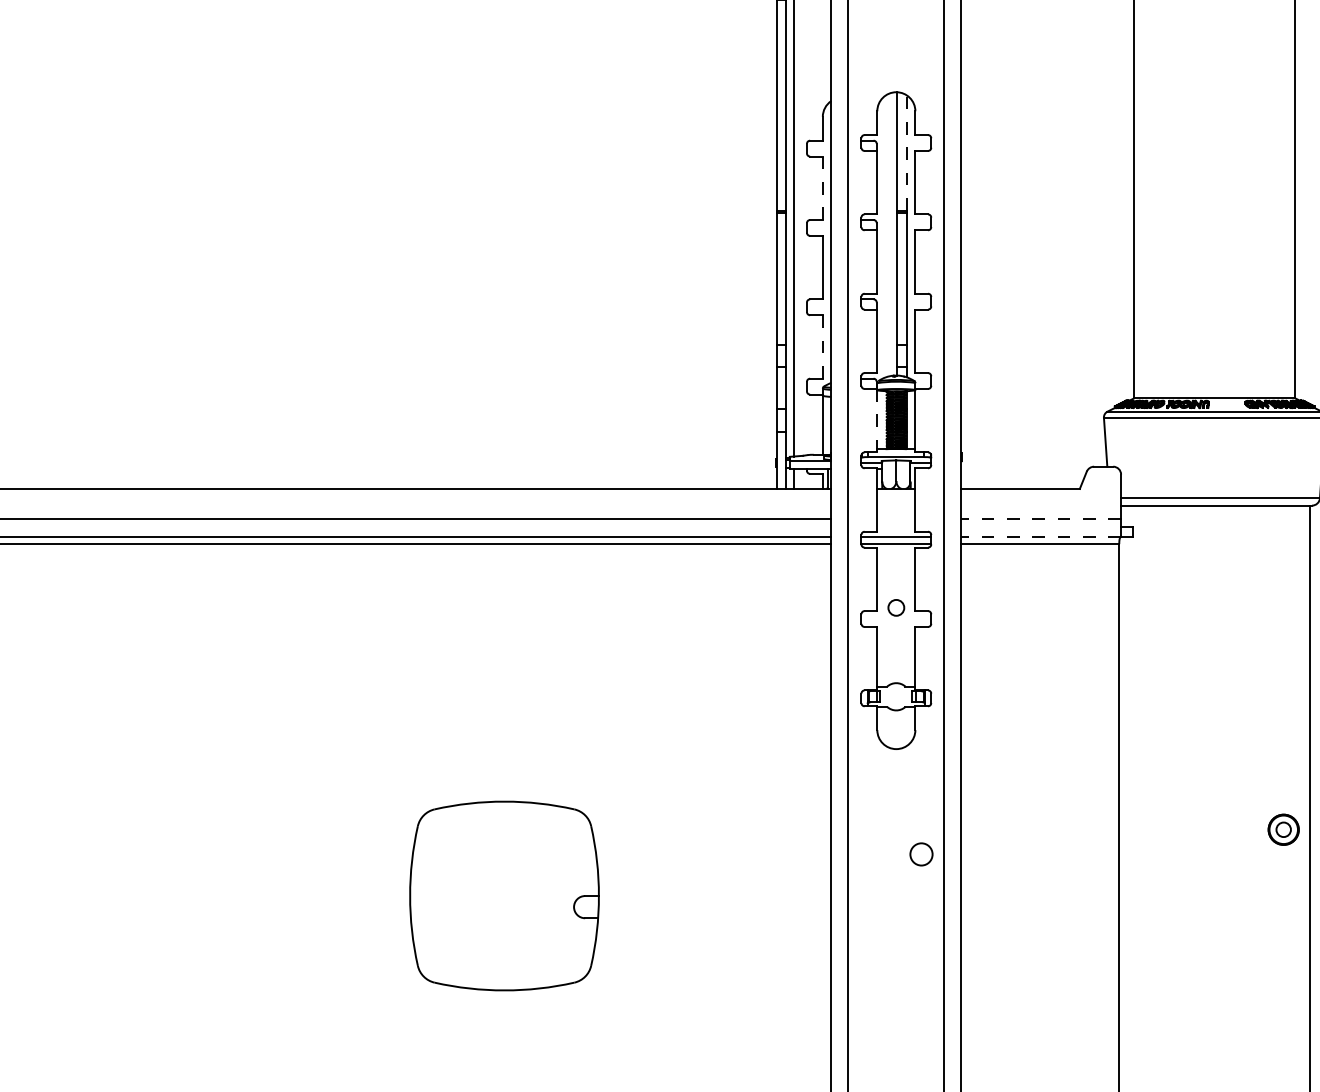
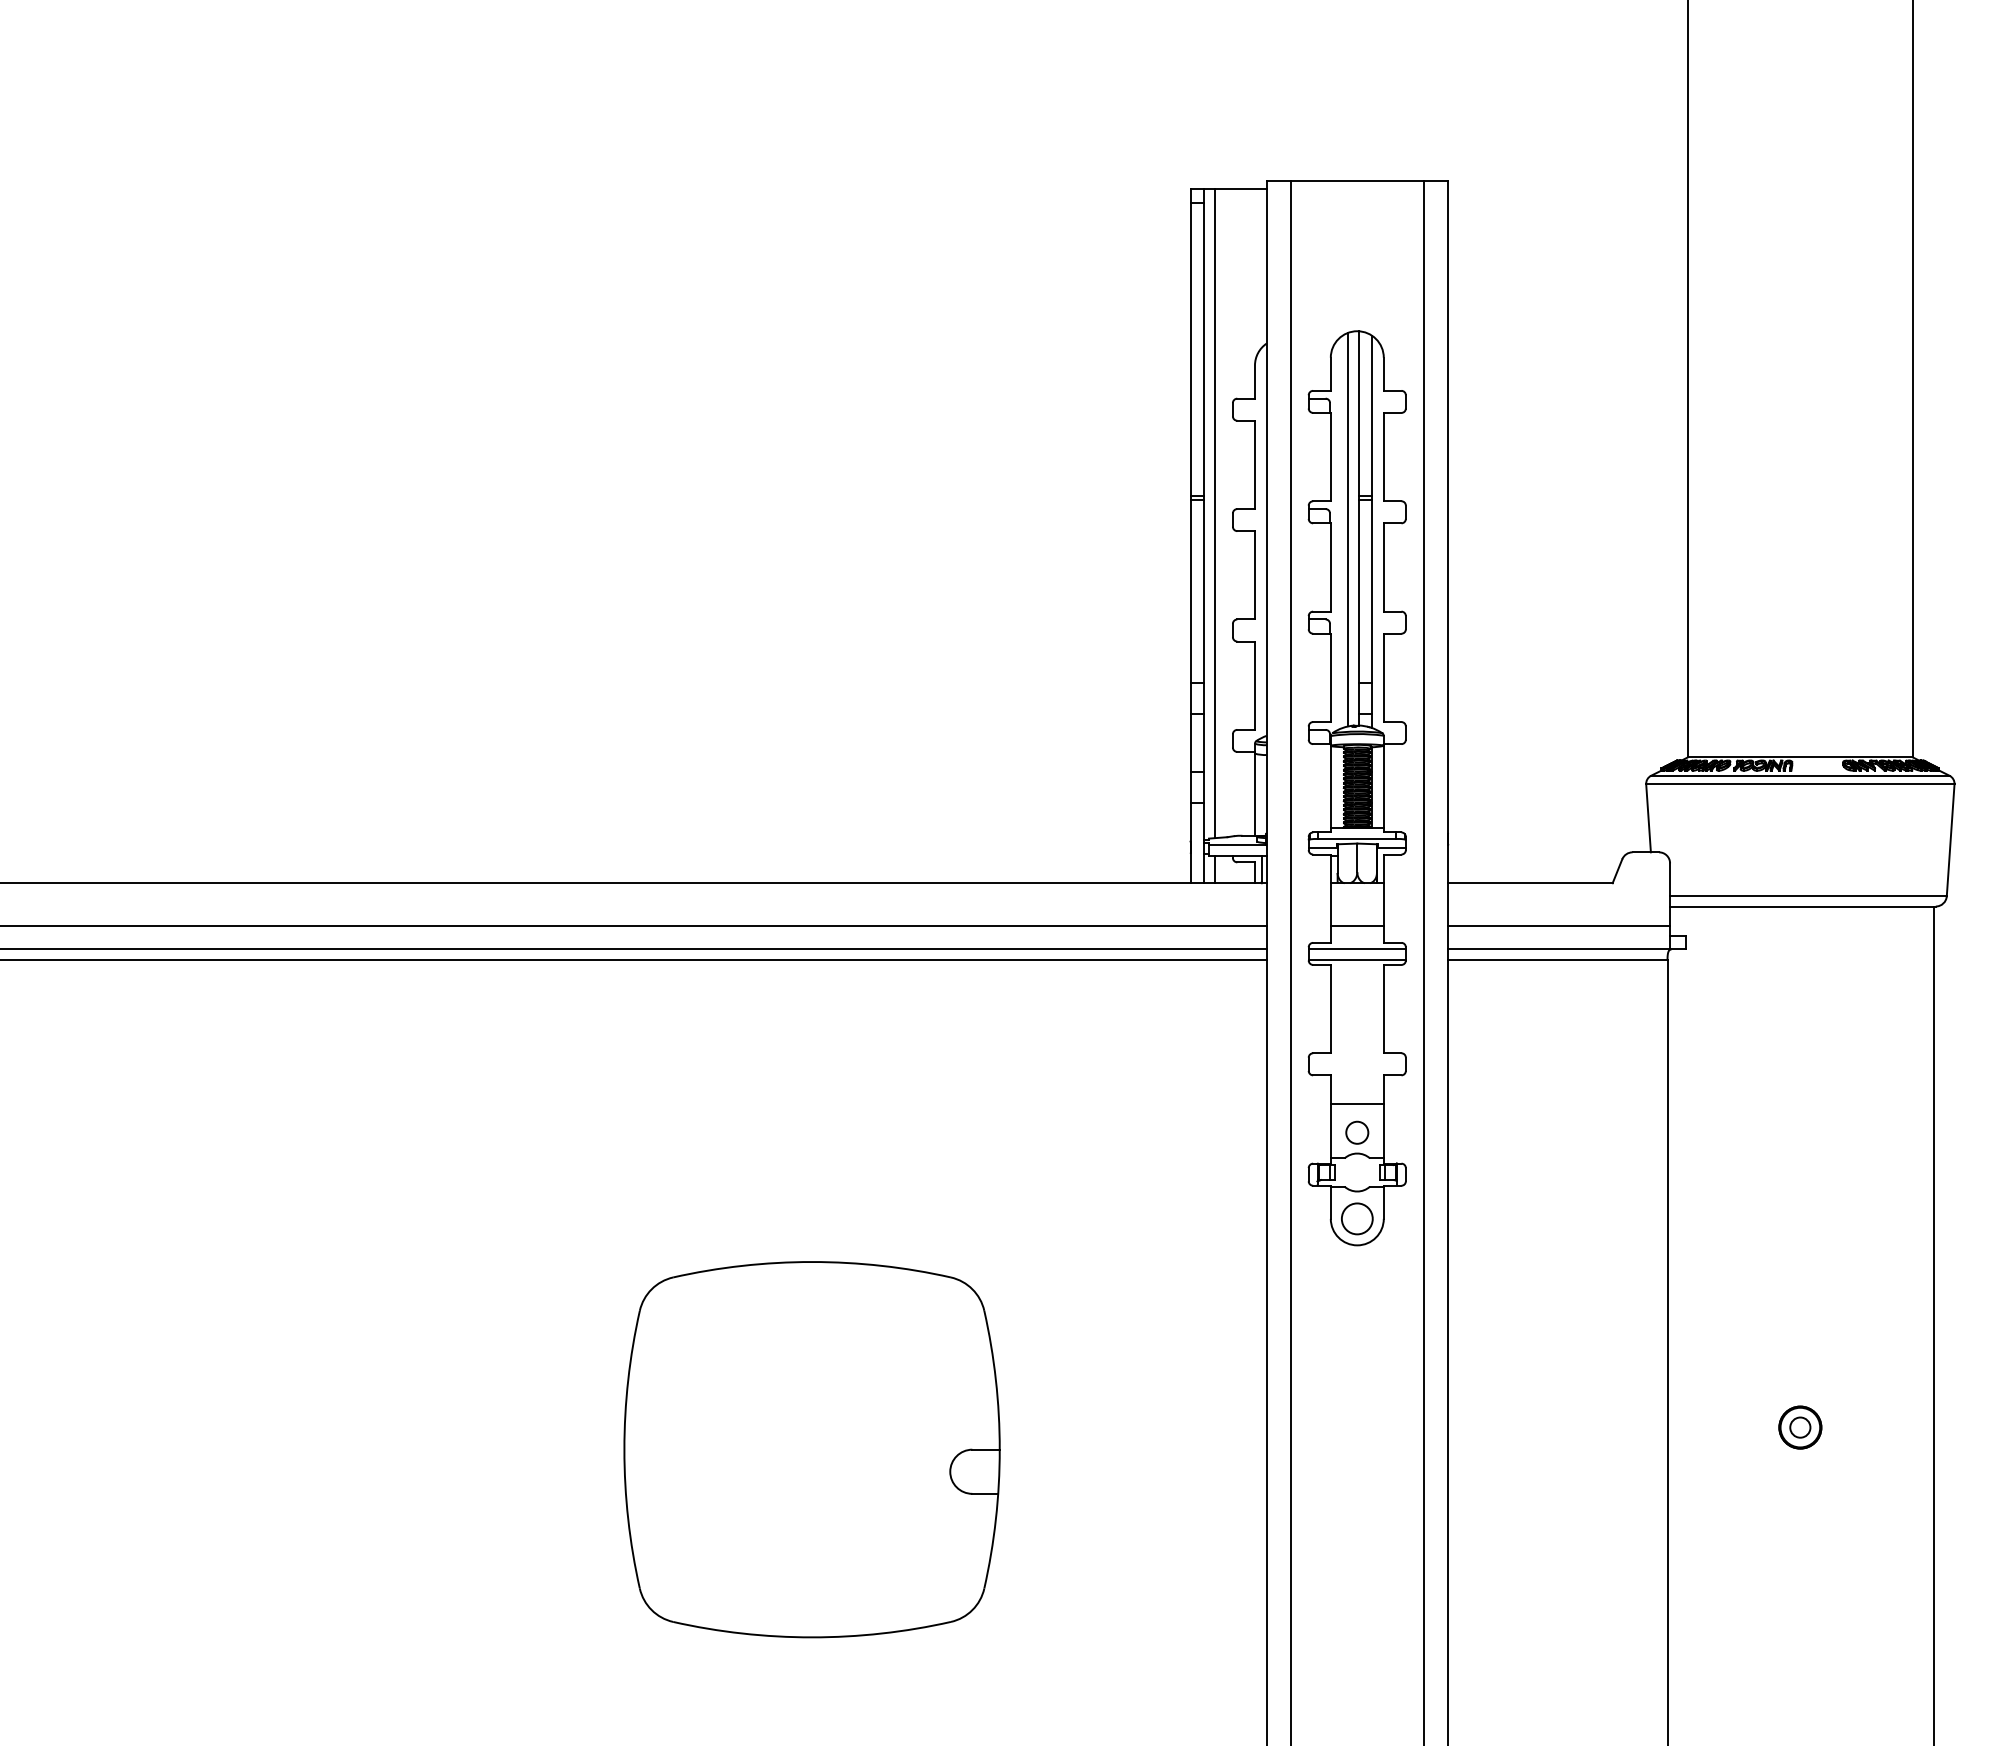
line: (907, 152) -> (1372, 415), dashed -> solid
line: (822, 188) -> (1254, 464), dashed -> solid
line: (890, 234) -> (1348, 529), added
line: (822, 346) -> (1254, 685), dashed -> solid
line: (877, 420) -> (1330, 788), dashed -> solid
line: (895, 519) -> (1356, 925), added
line: (1040, 519) -> (1558, 925), dashed -> solid
line: (1040, 536) -> (1558, 949), dashed -> solid
circle: (896, 607) -> (1357, 1132), moved
line: (895, 647) -> (1356, 1104), added
part: (1283, 829) -> (1800, 1427), moved
circle: (921, 854) -> (1357, 1218), moved
part: (504, 895) -> (811, 1449), size x1.43

